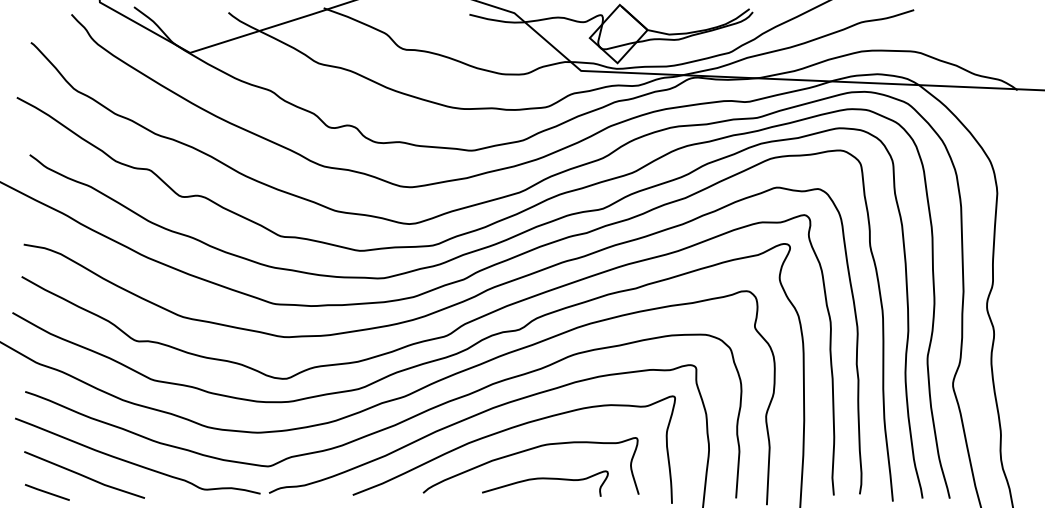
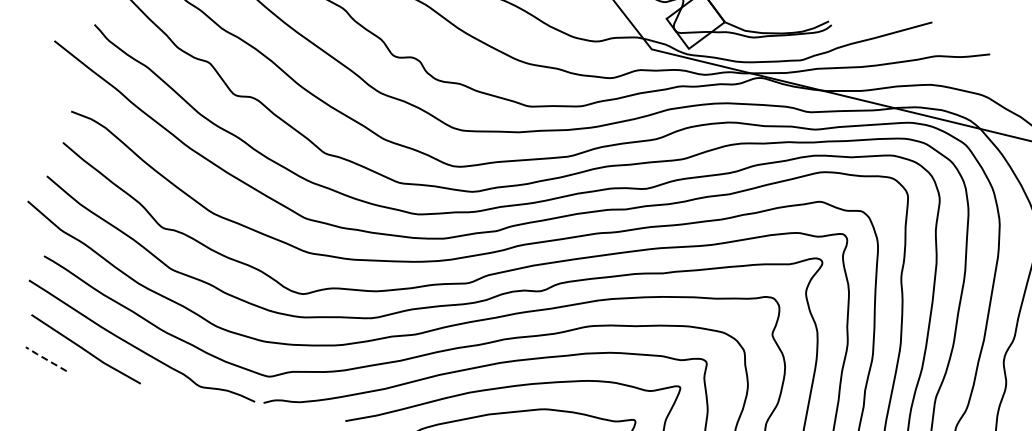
line: (46, 492) -> (45, 359), solid -> dashed

